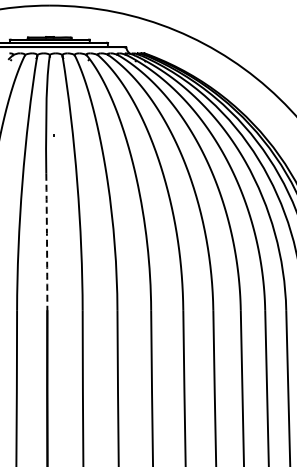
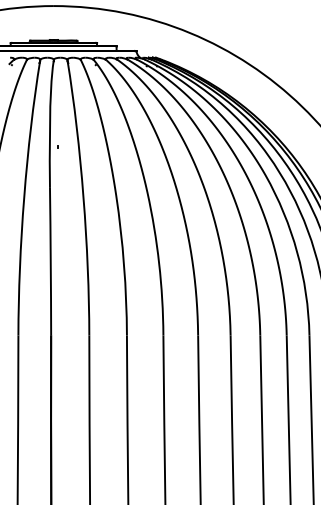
arc: (47, 241) -> (51, 261), dashed -> solid

